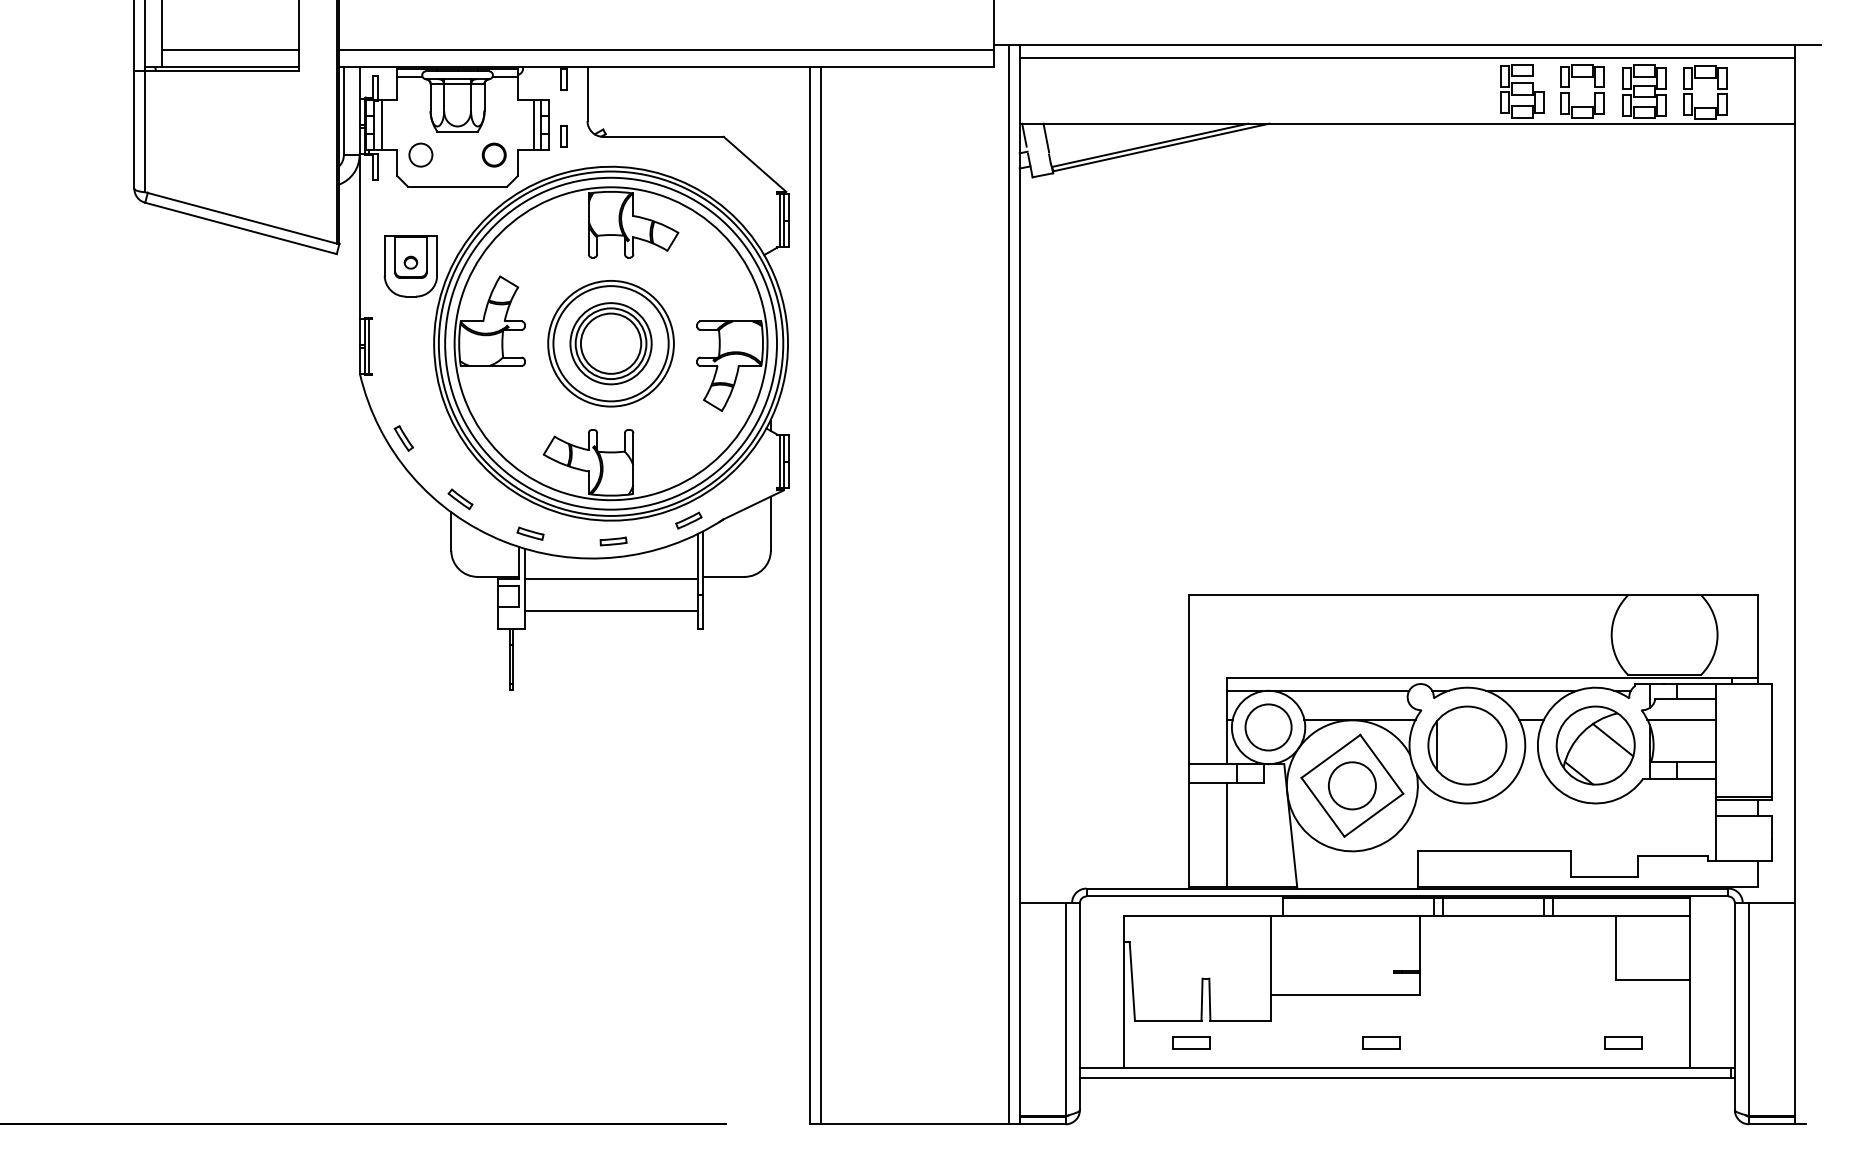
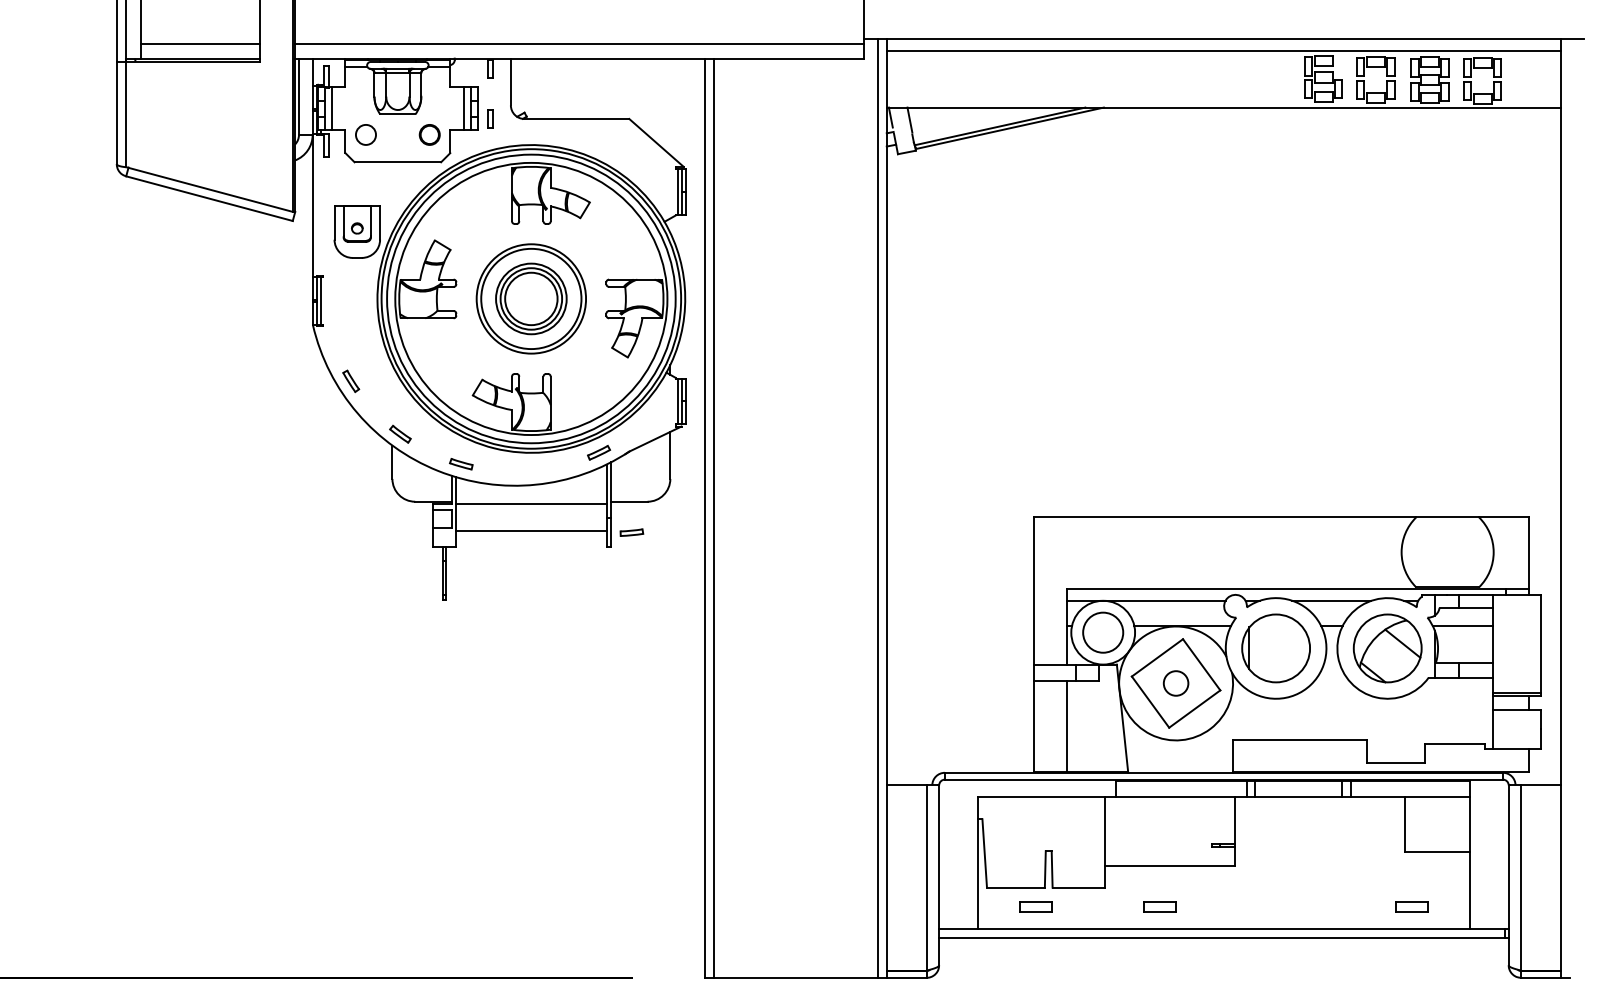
part: (613, 541) -> (631, 532), moved
circle: (1351, 785) -> (1175, 683), size x0.6
part: (1381, 1042) -> (1159, 906), moved

